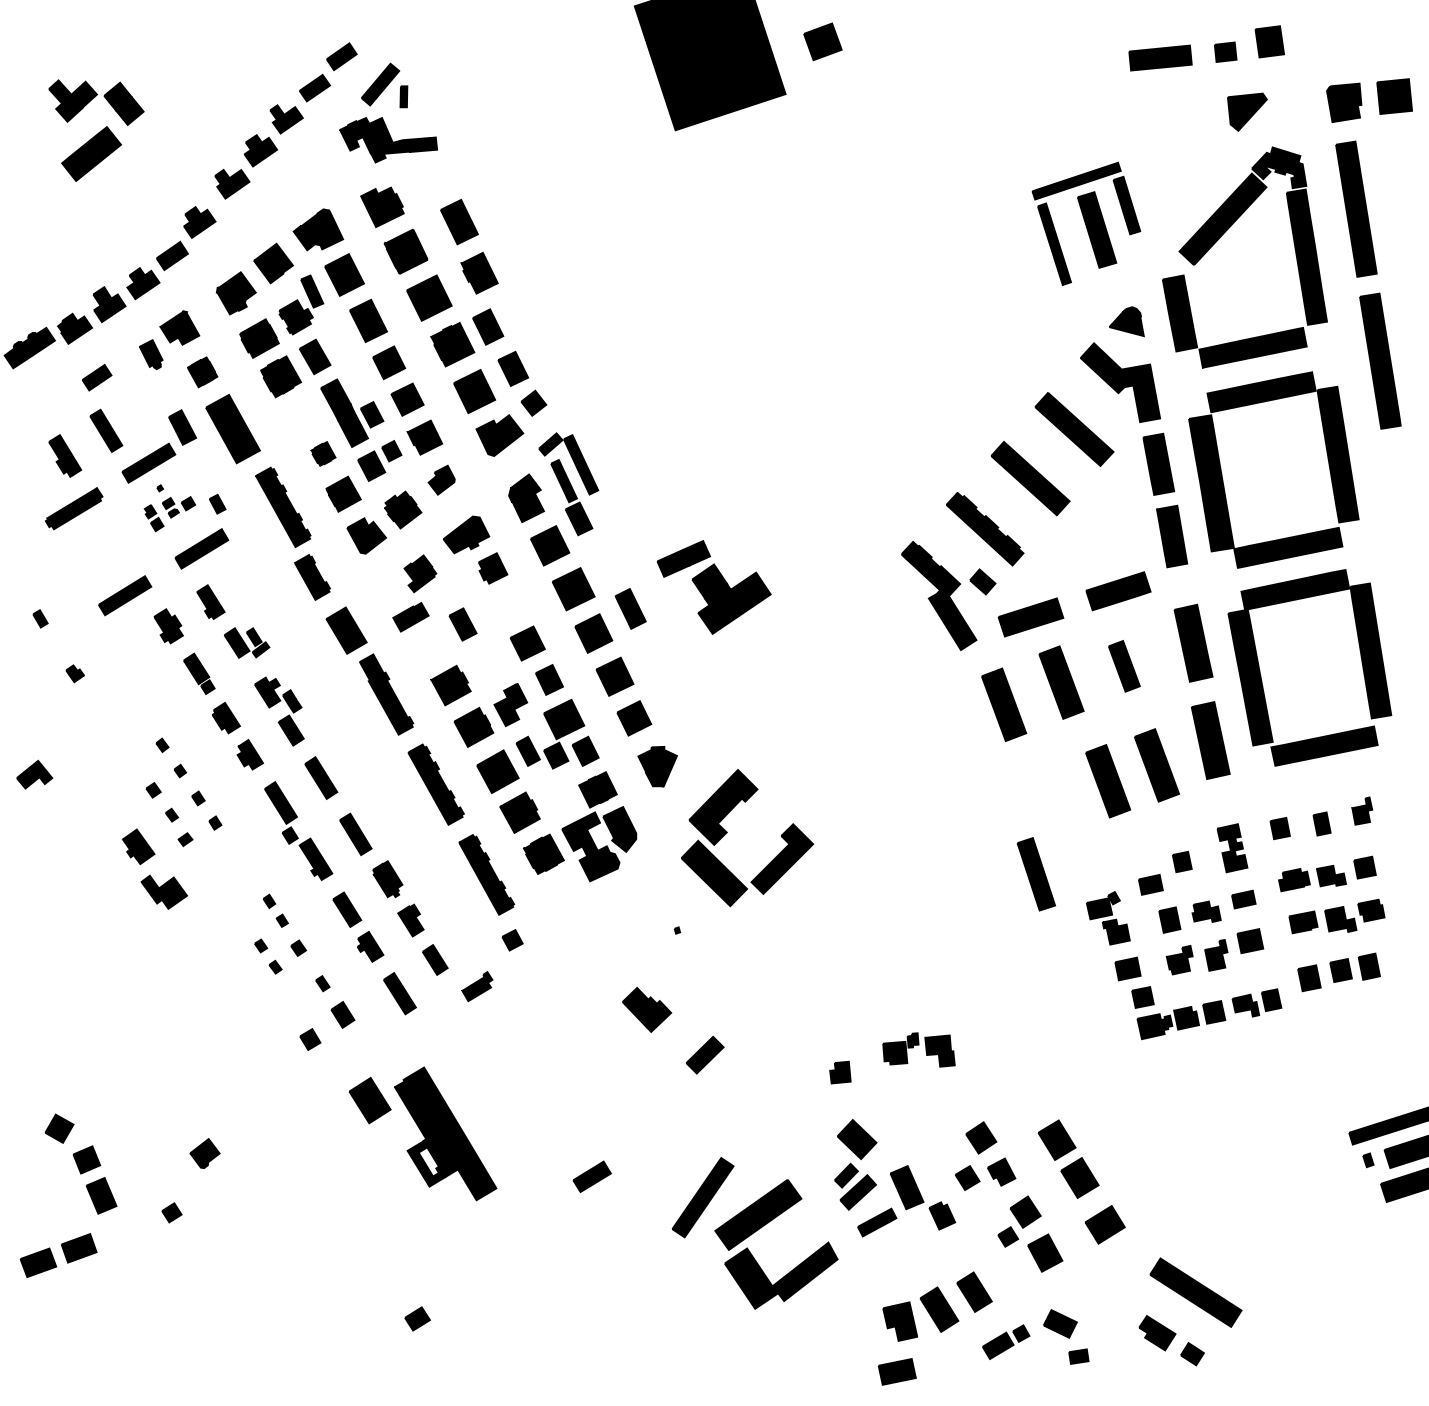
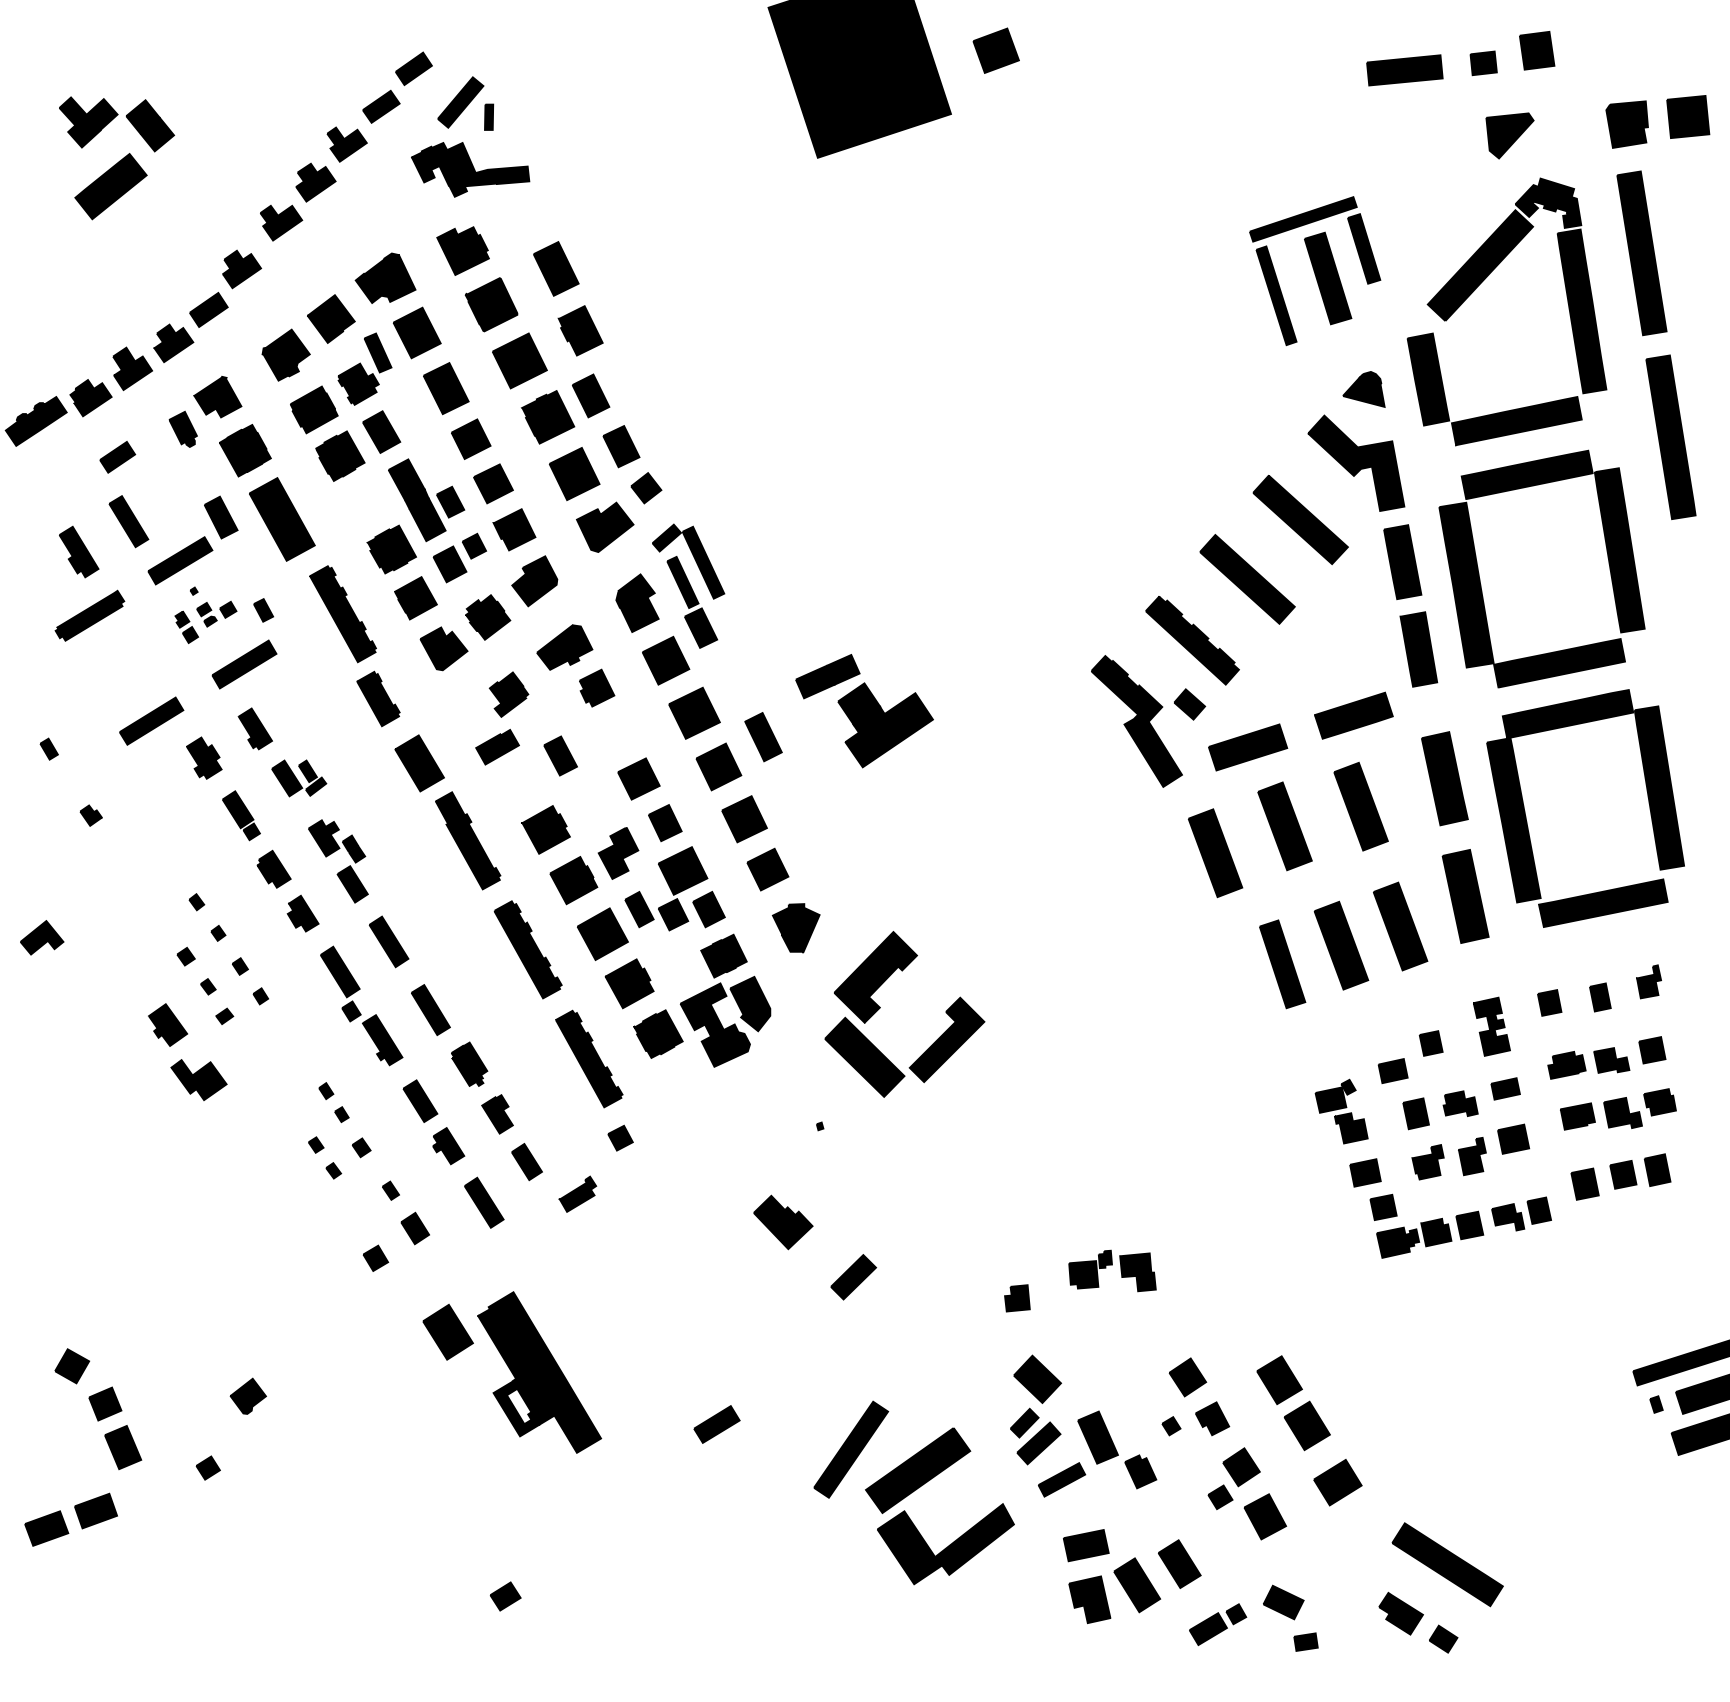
part: (202, 372) -> (245, 450), size x1.43
part: (323, 453) -> (391, 549), size x1.67
part: (441, 480) -> (534, 581), size x1.43
part: (1123, 666) -> (1360, 806), size x1.43
part: (1036, 874) -> (1282, 964), moved
part: (967, 1178) -> (1171, 1426), size x0.62
part: (897, 1371) -> (1086, 1545), moved

